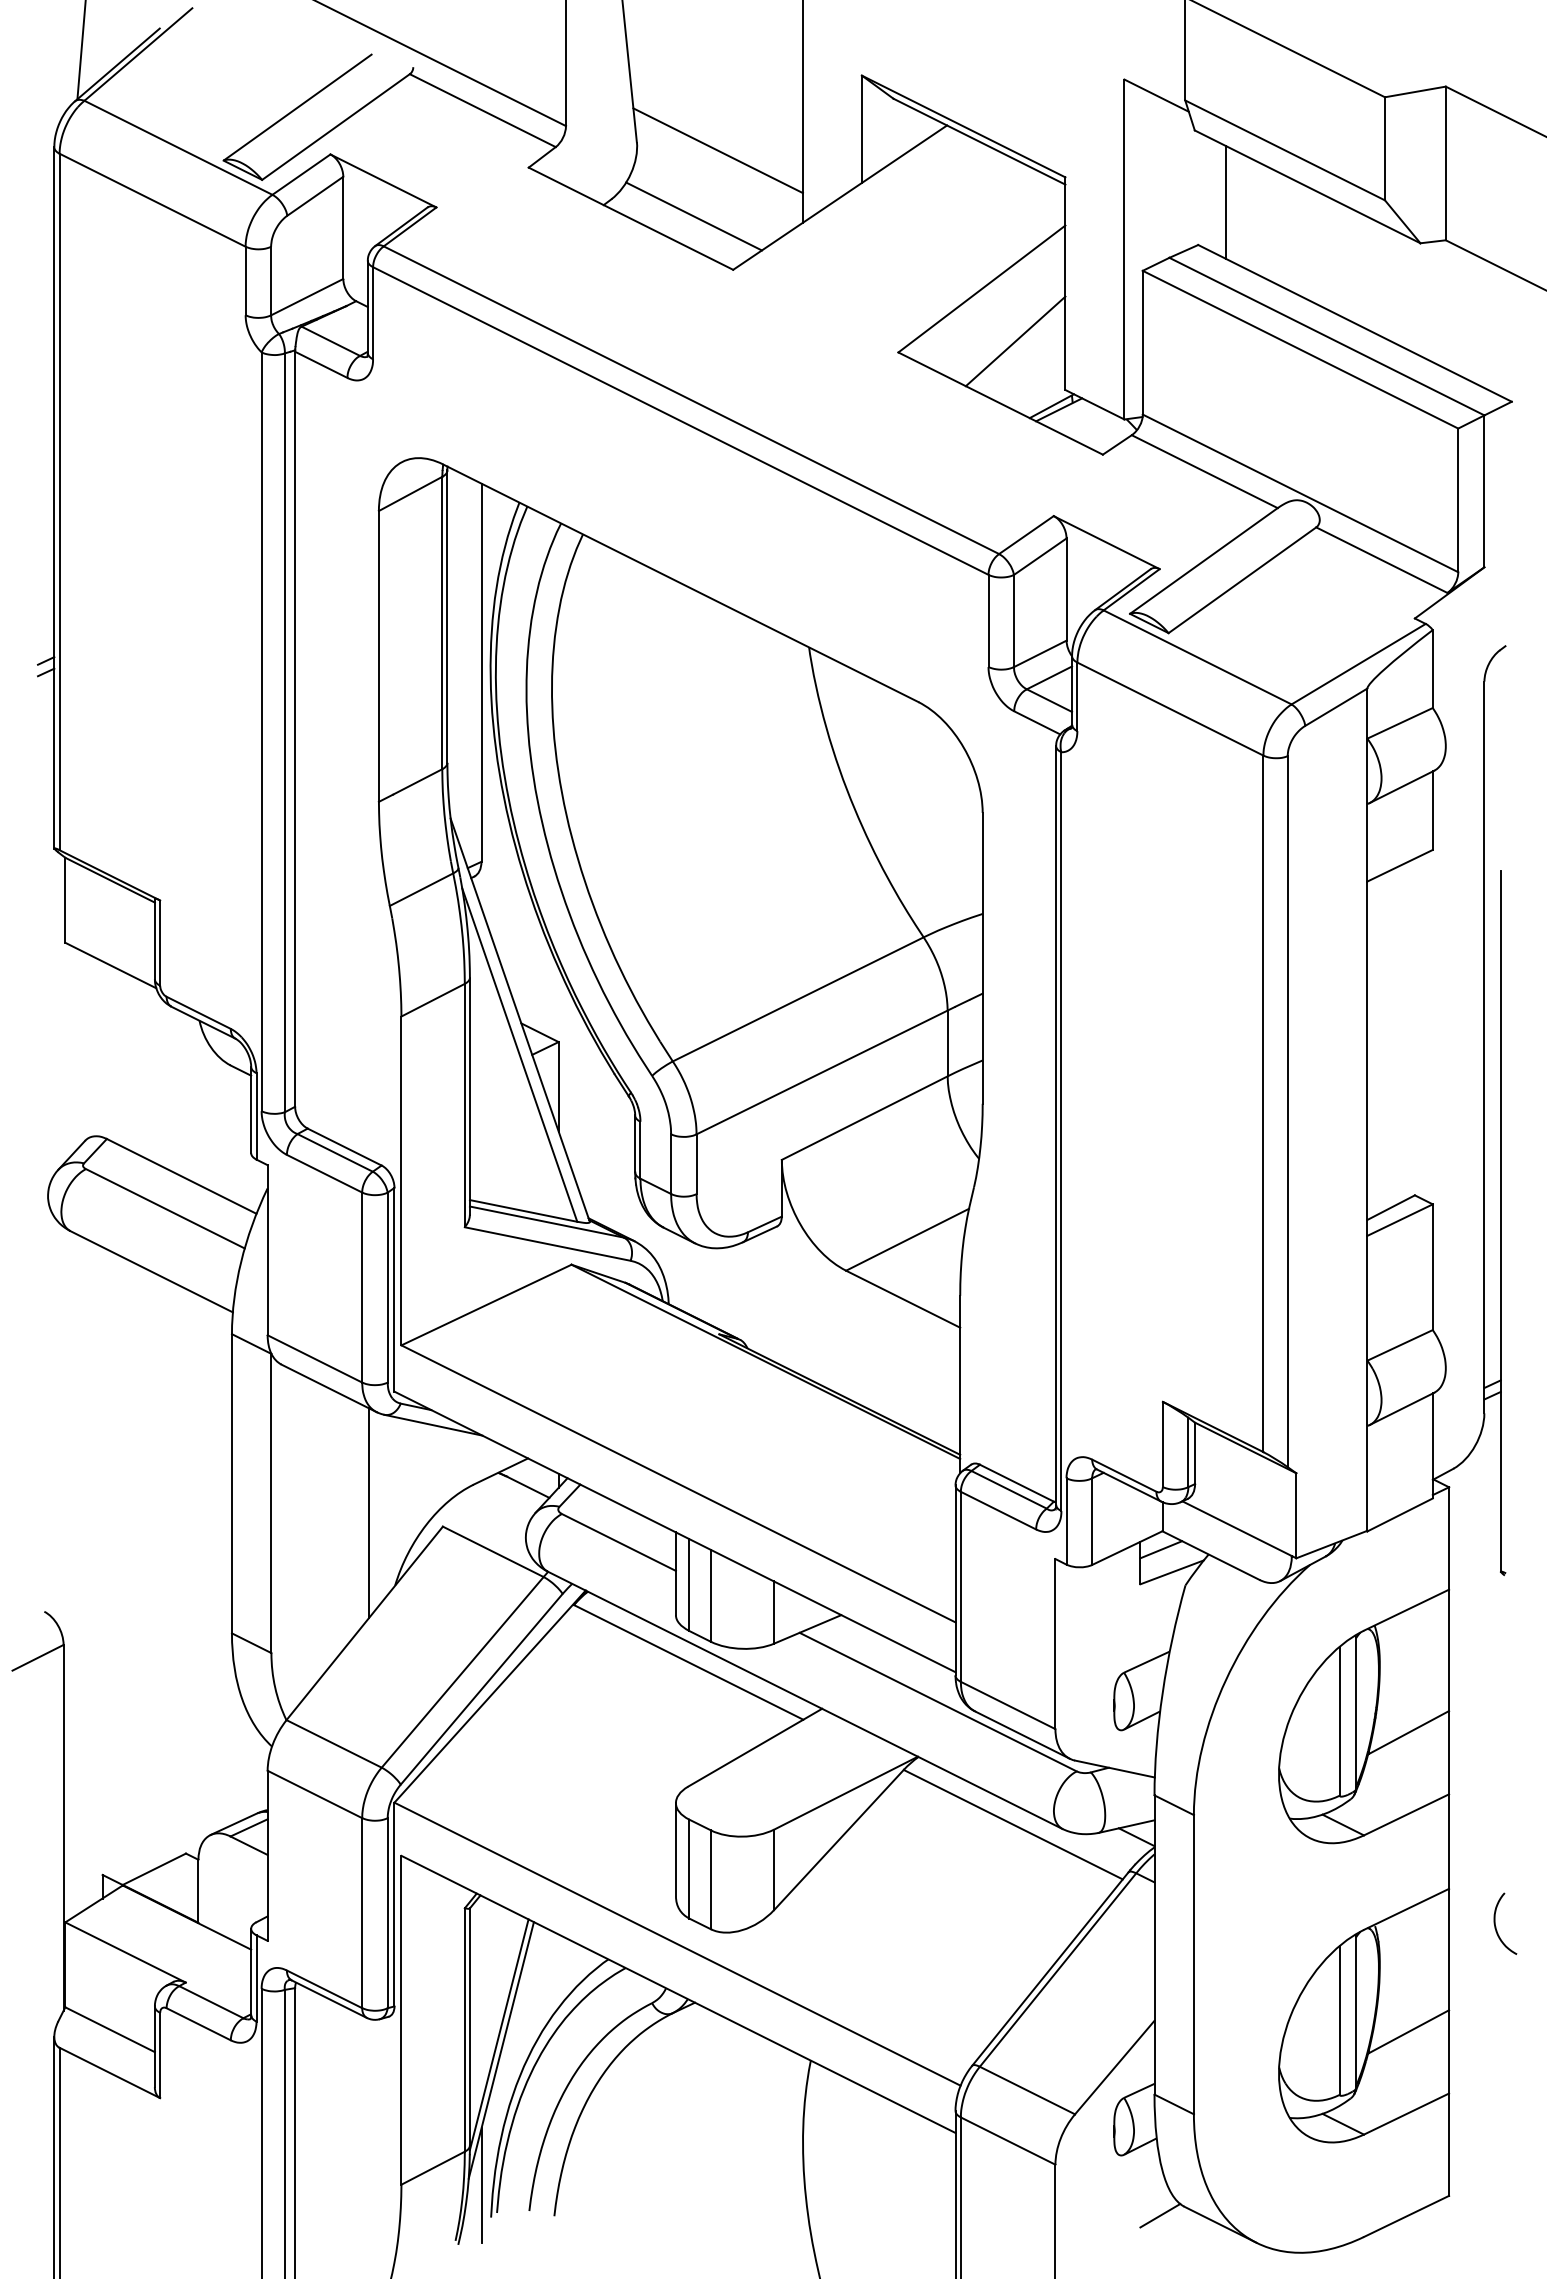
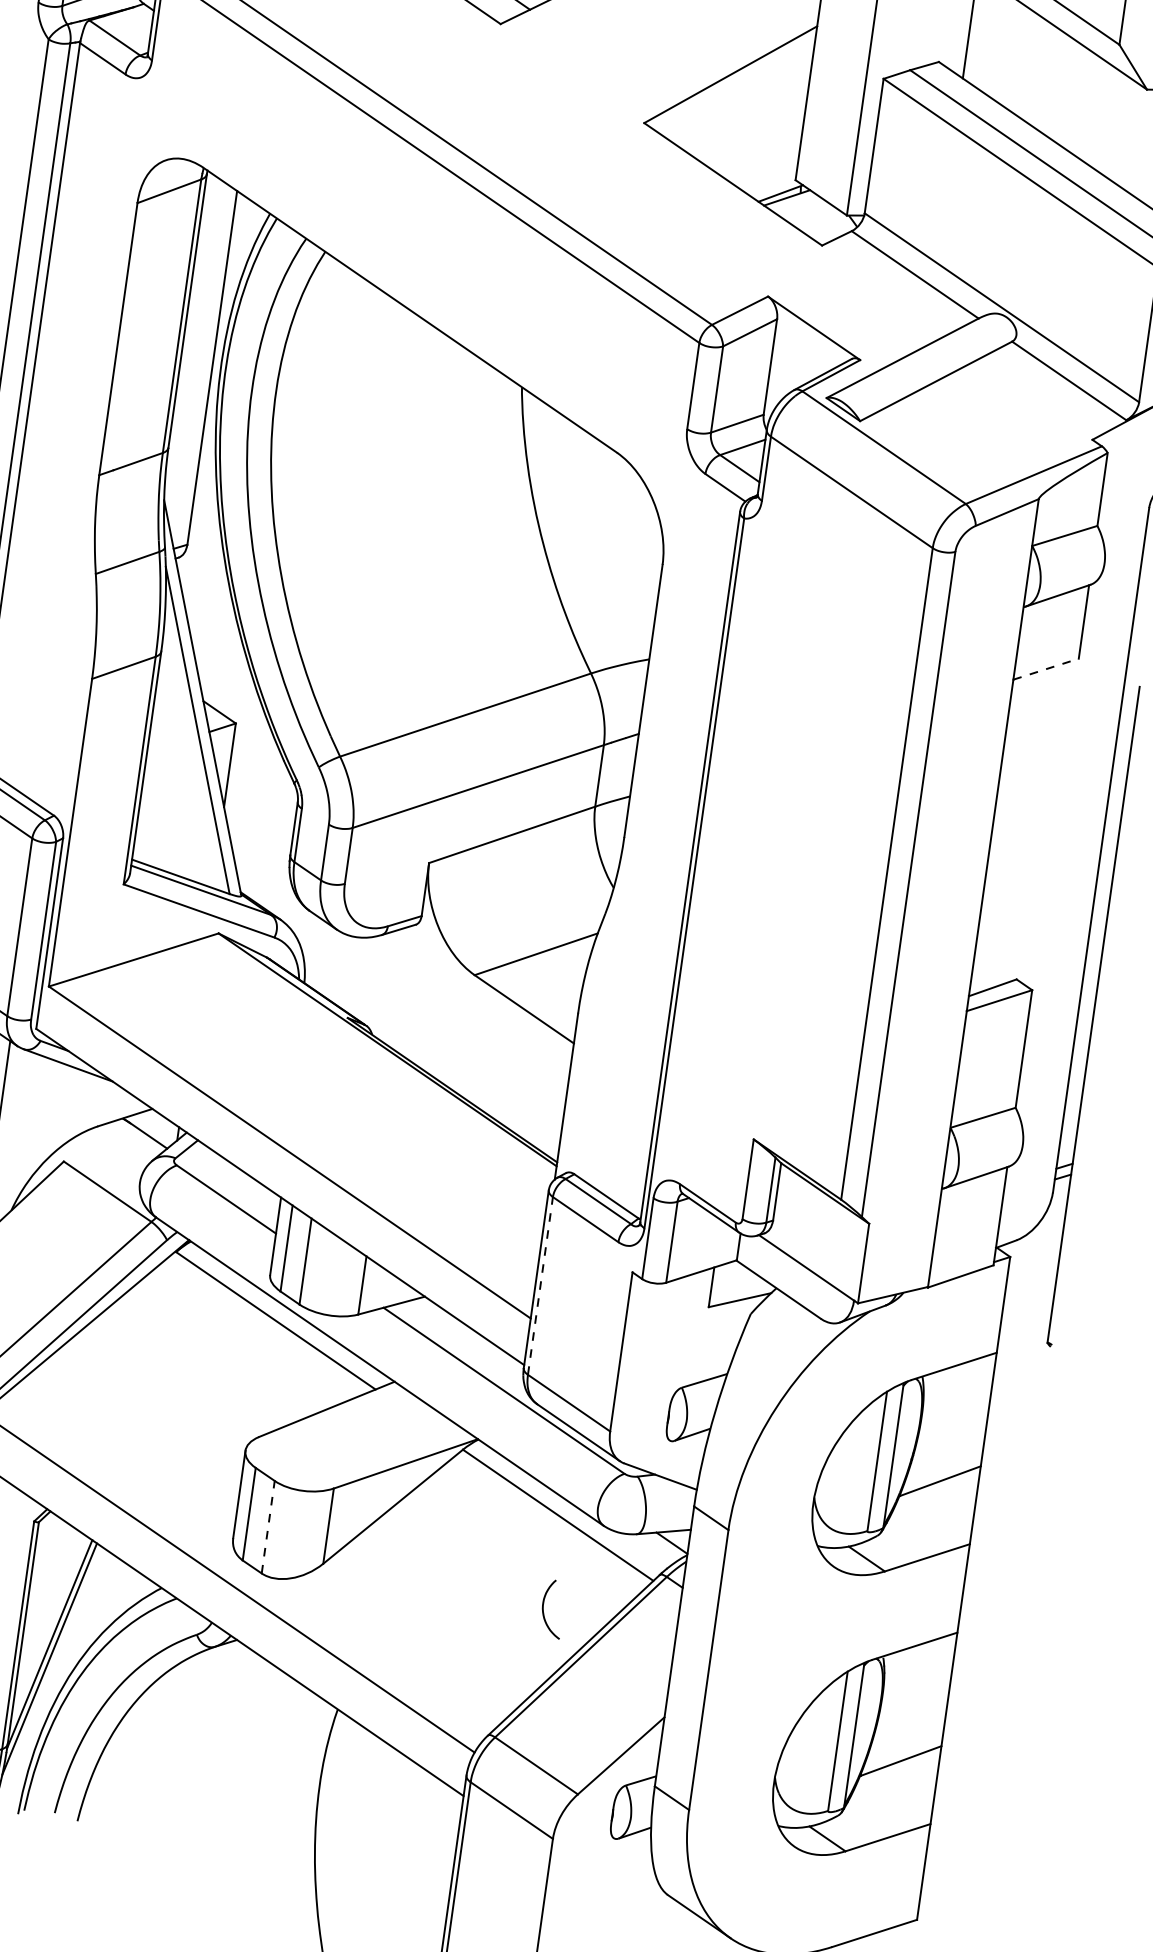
line: (1015, 341) -> (755, 128), removed
line: (1400, 865) -> (1046, 668), solid -> dashed
line: (1161, 1549) -> (733, 1277), removed
line: (960, 1586) -> (540, 1285), solid -> dashed
line: (711, 1879) -> (268, 1526), solid -> dashed
curve: (1496, 1926) -> (544, 1610), moved
line: (481, 2185) -> (13, 1782), removed
line: (1160, 2215) -> (644, 1900), removed

